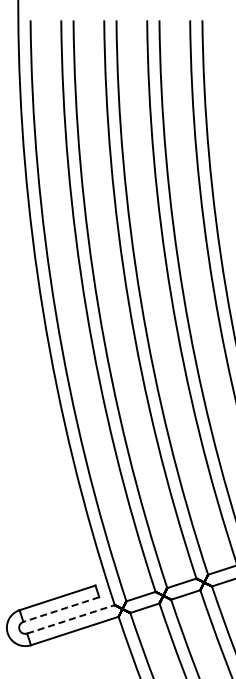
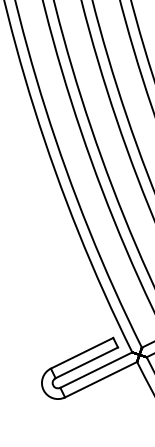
line: (61, 609) -> (86, 362), dashed -> solid
line: (71, 619) -> (96, 370), dashed -> solid

